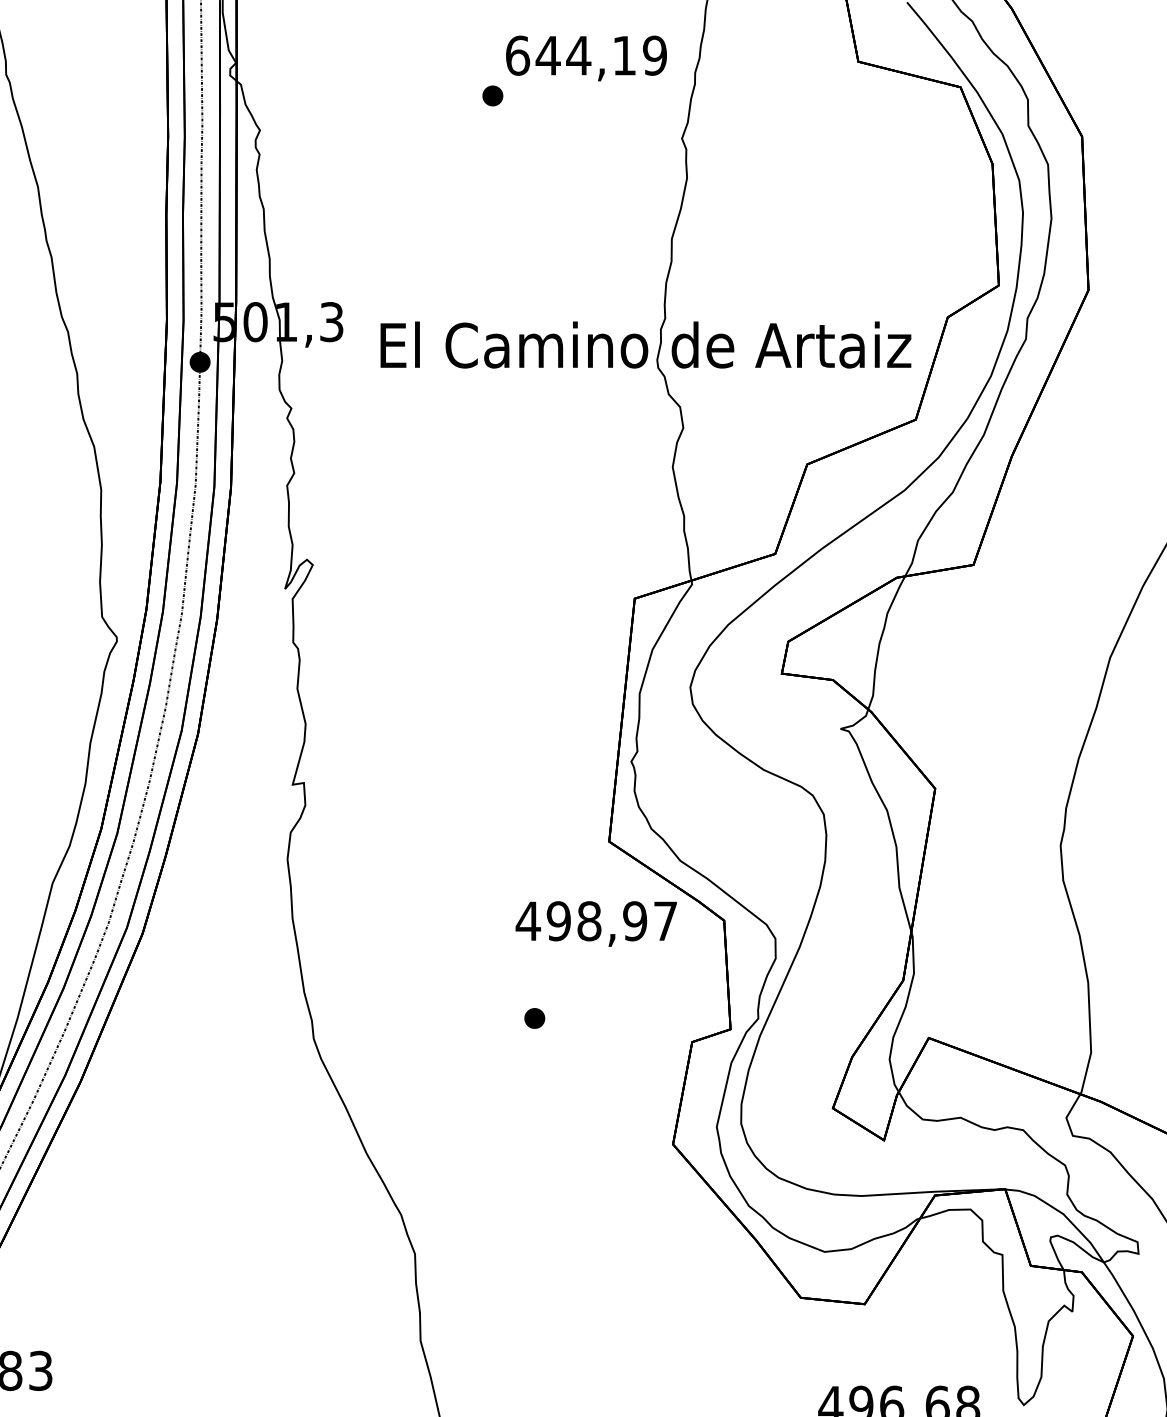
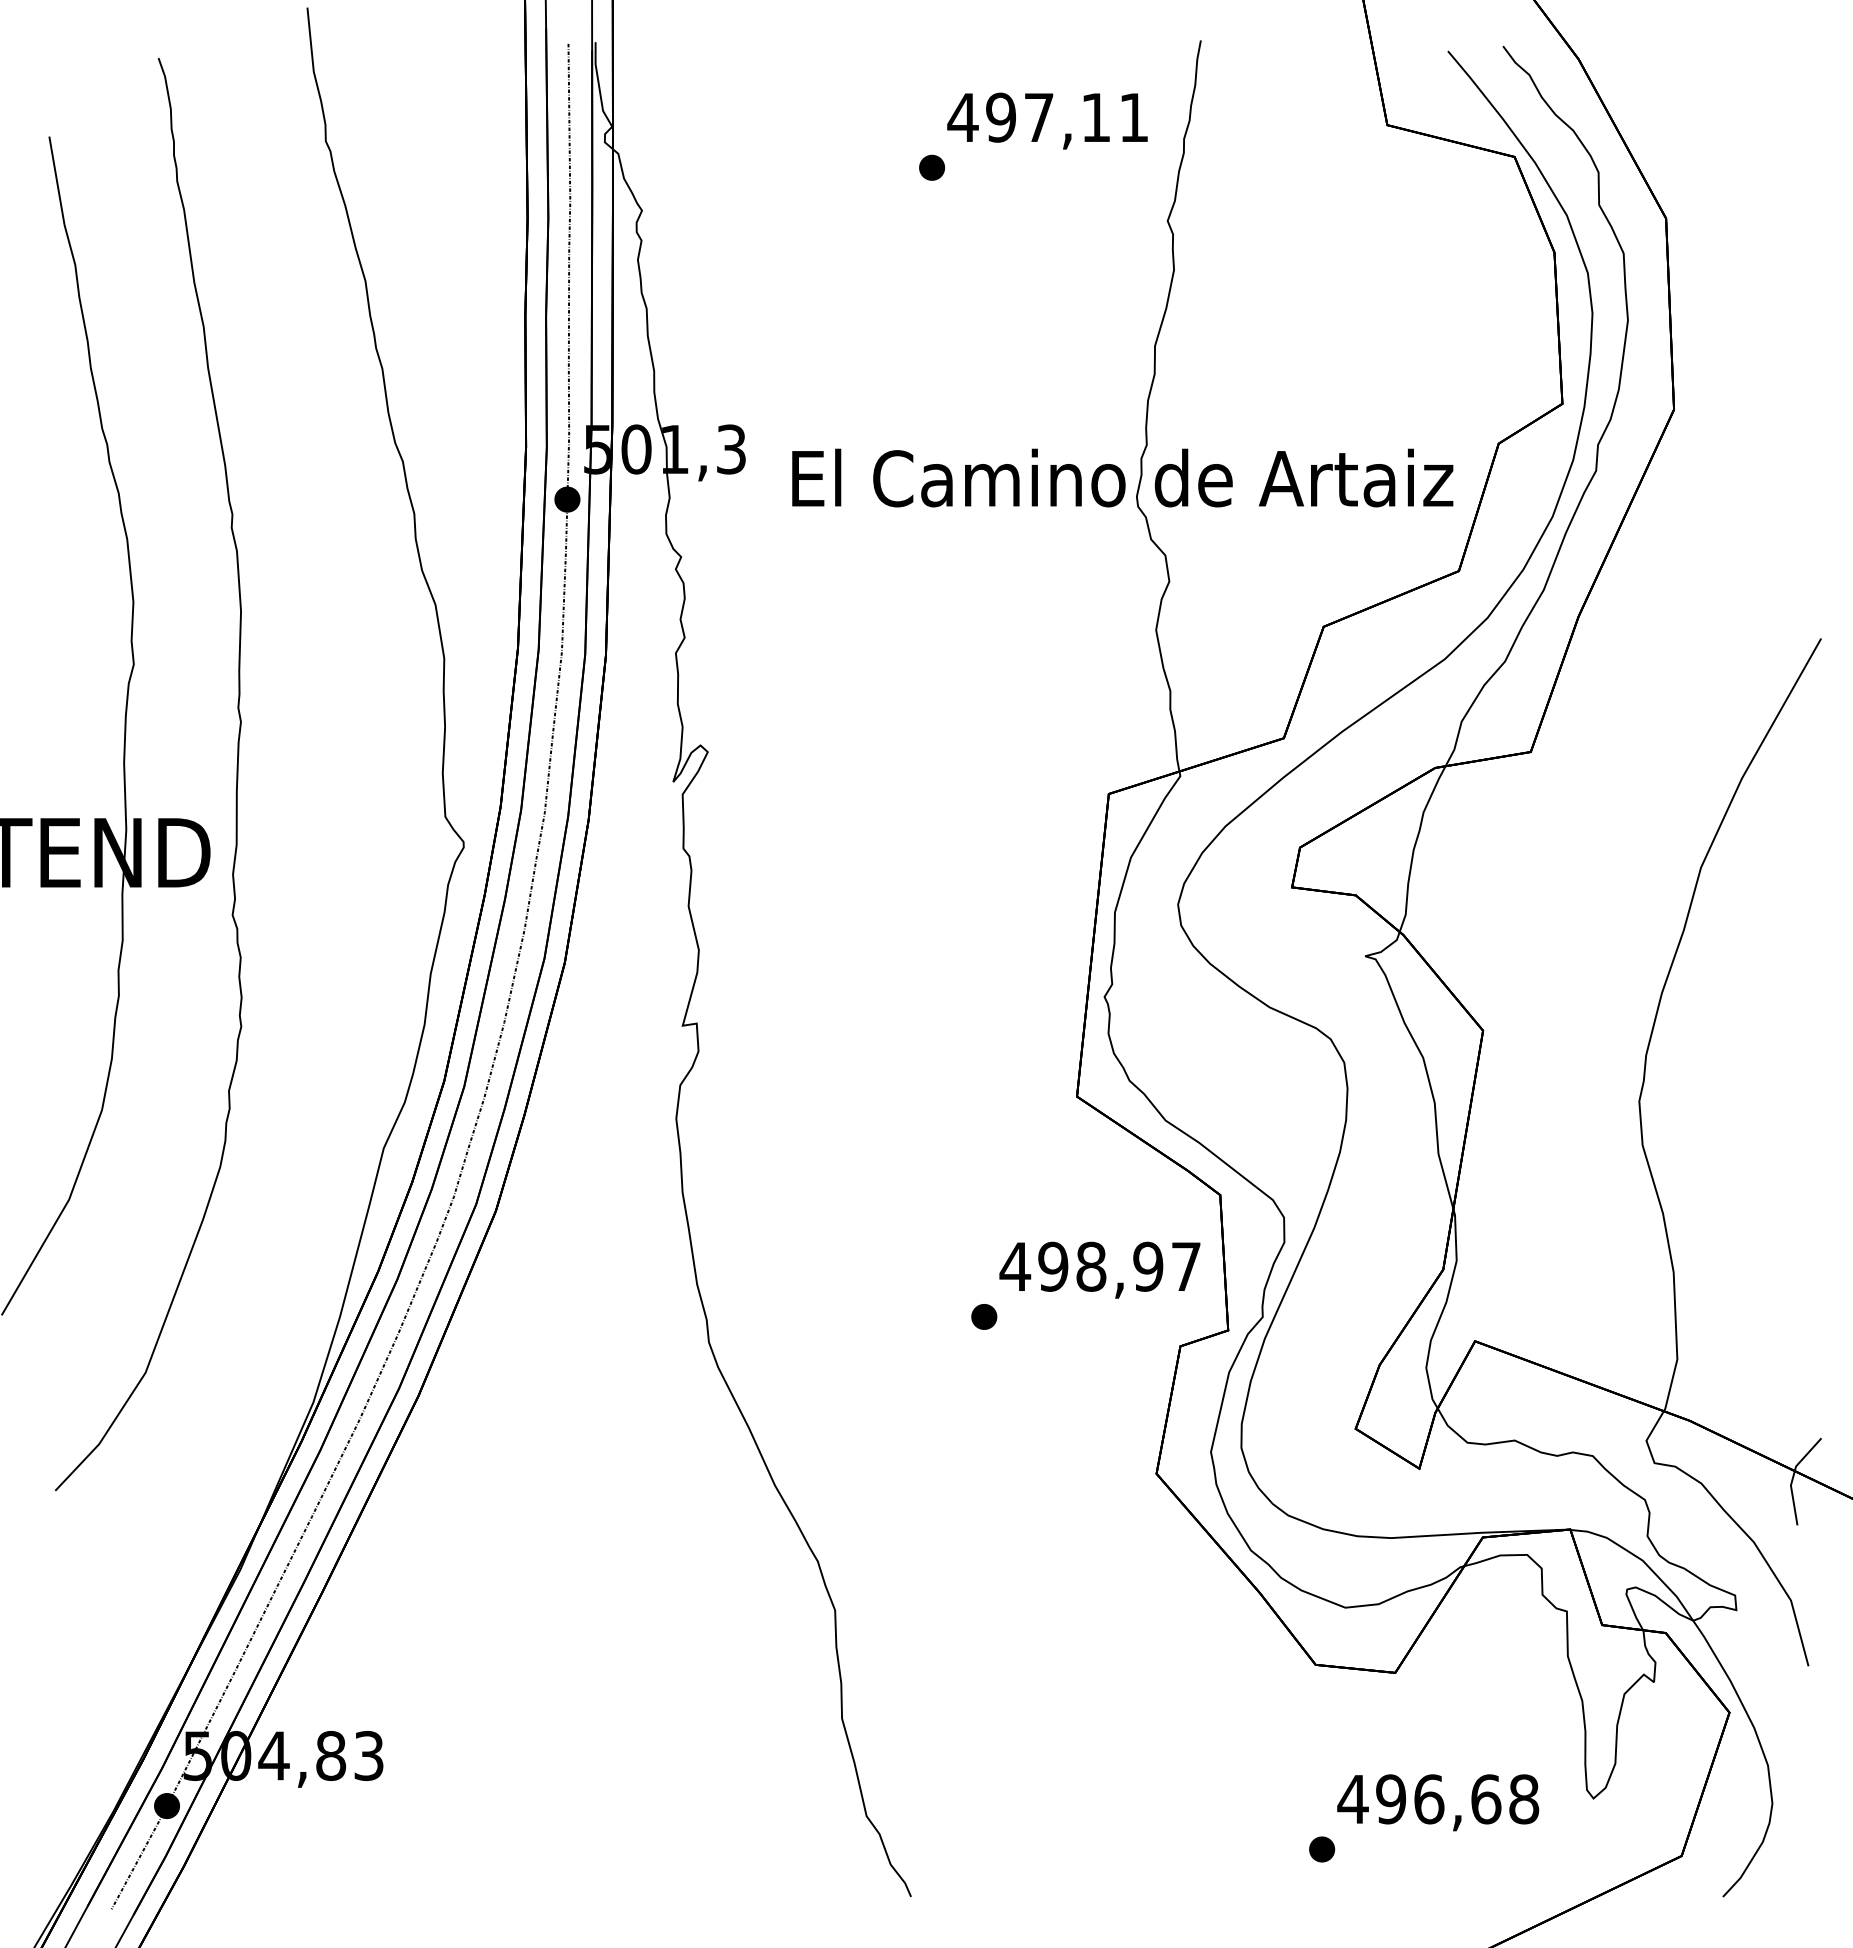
text: (585, 55) -> (1047, 117), 644,19 -> 497,11
text: (595, 923) -> (1099, 1269), moved

